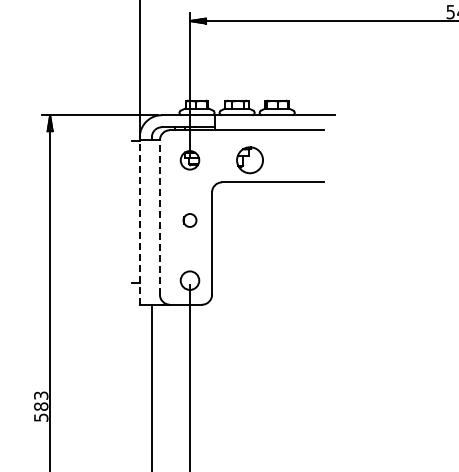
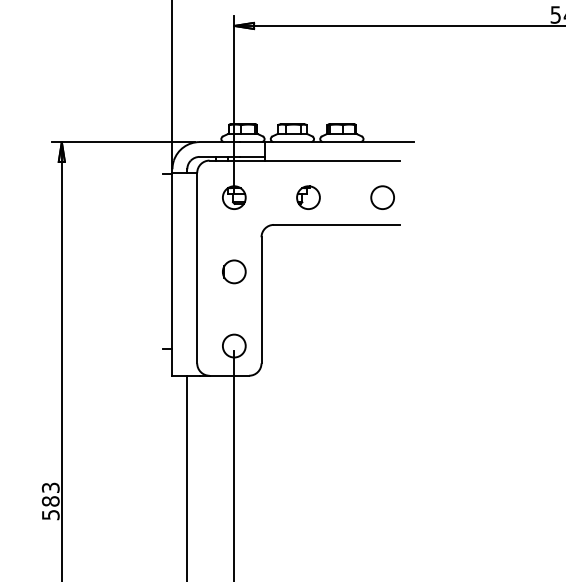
part: (250, 160) -> (308, 197), size x0.71
circle: (310, 160) -> (382, 197), added
line: (159, 217) -> (196, 268), dashed -> solid
part: (189, 220) -> (233, 271), size x1.43
line: (139, 222) -> (172, 274), dashed -> solid

